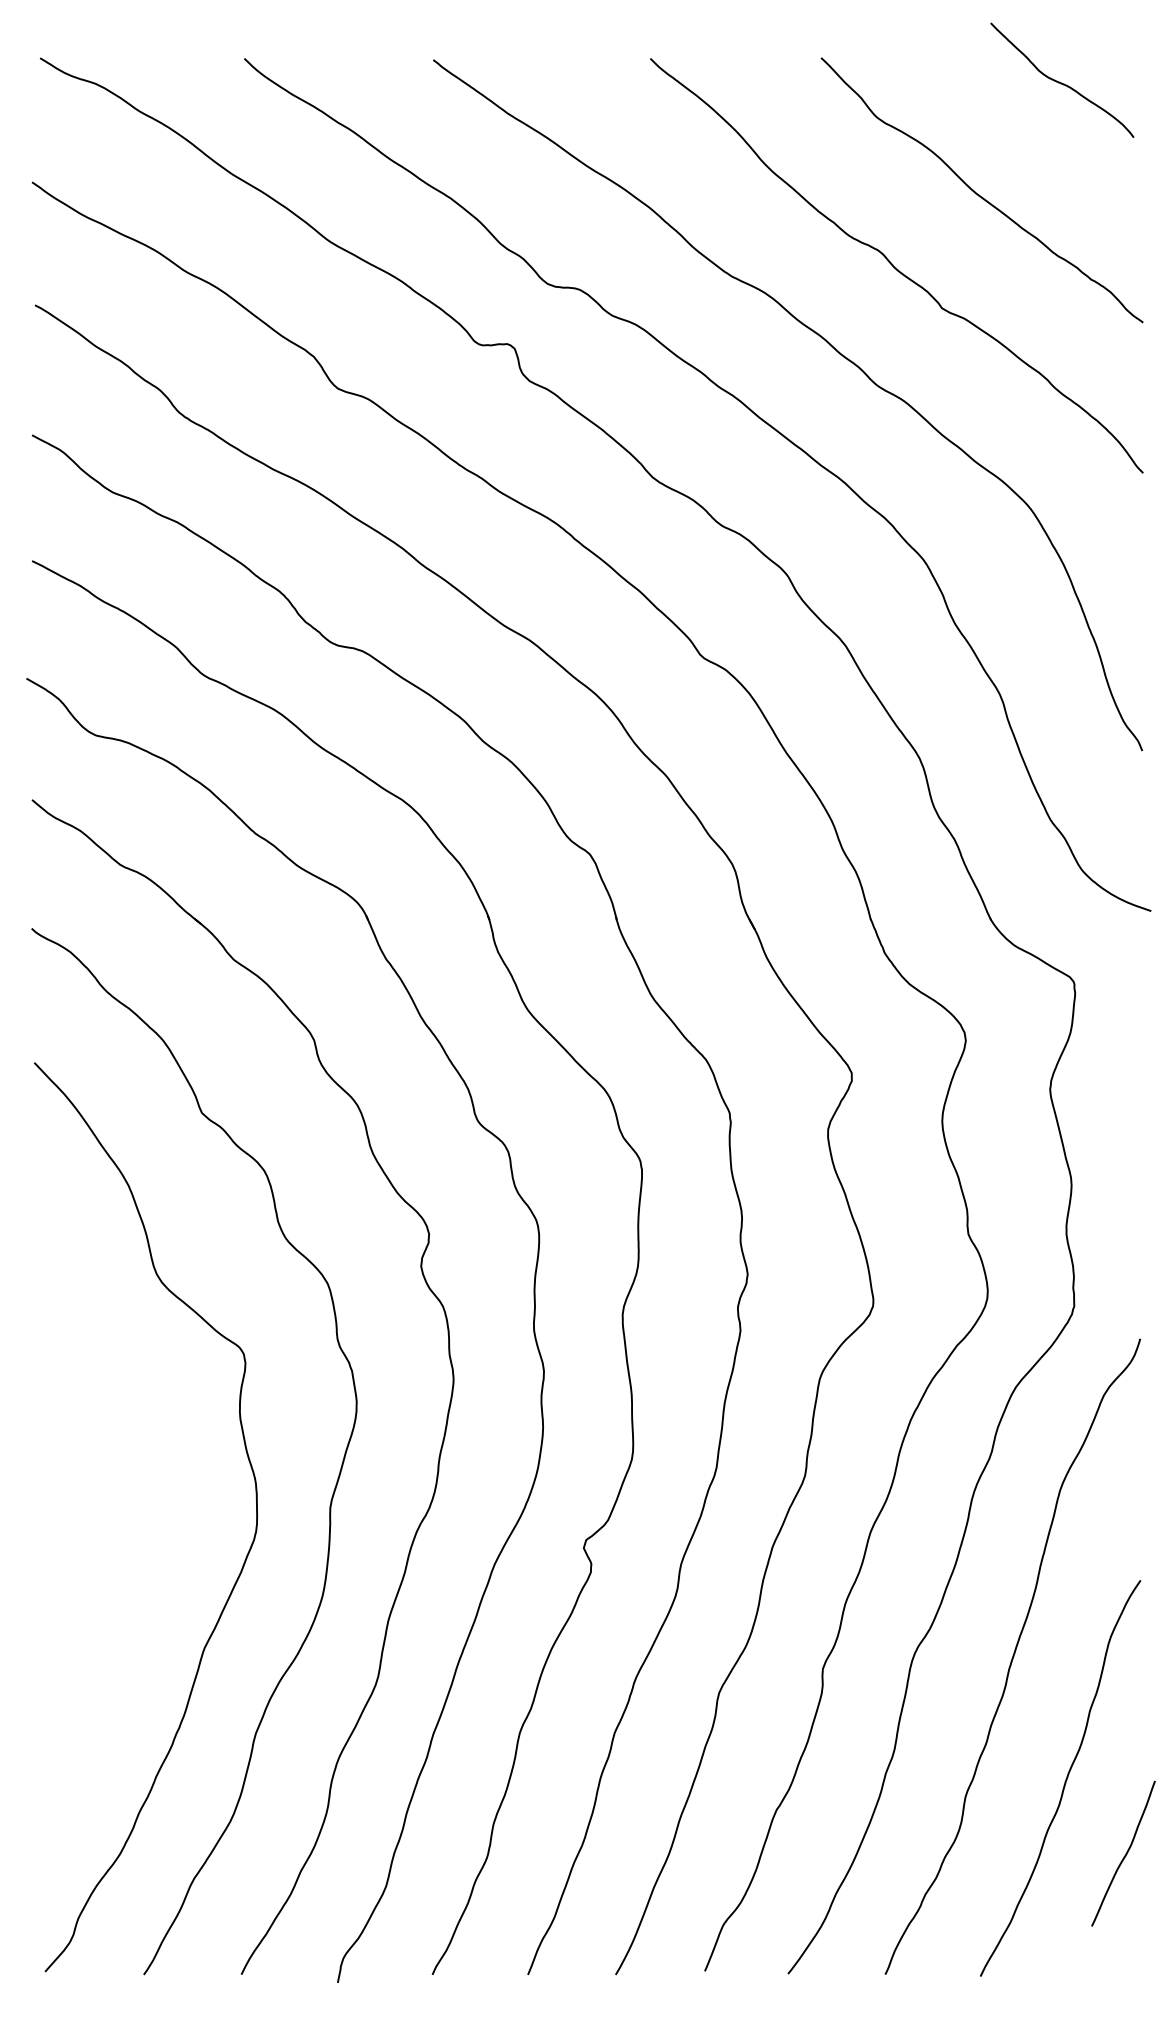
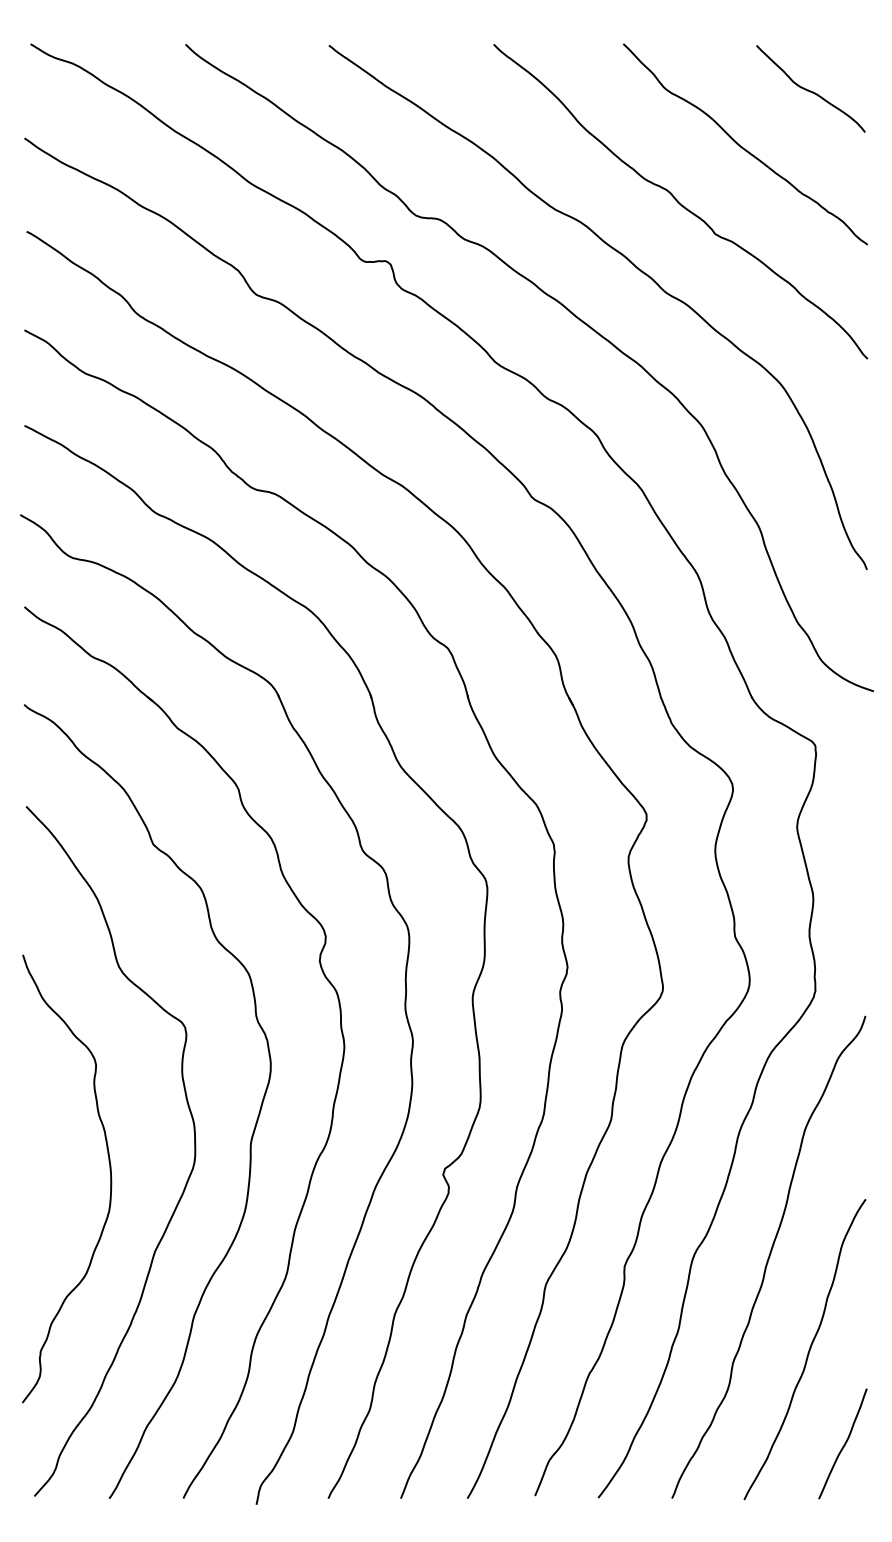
curve: (1061, 82) -> (810, 90), moved
curve: (145, 1553) -> (110, 1178), added
curve: (1125, 1853) -> (844, 1443), moved

